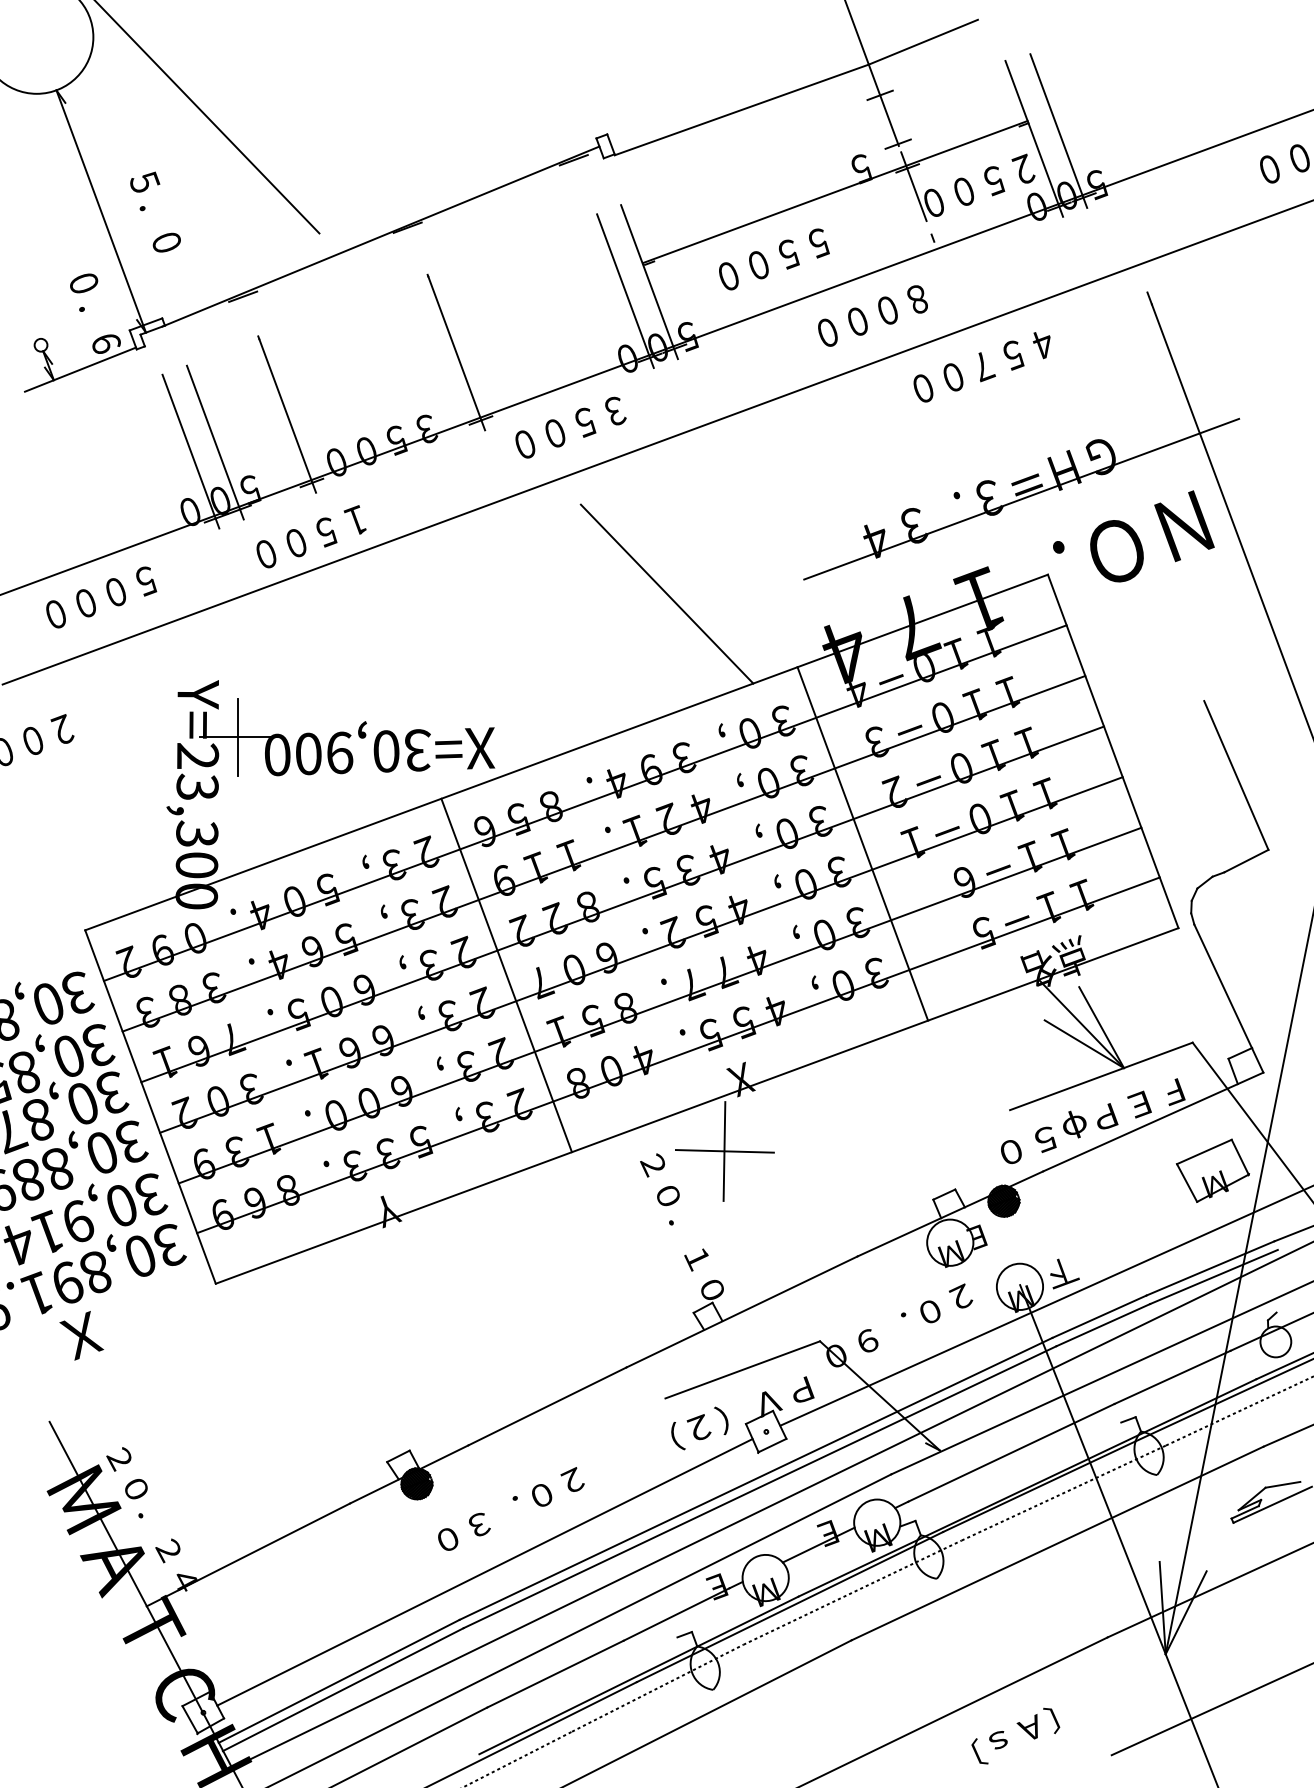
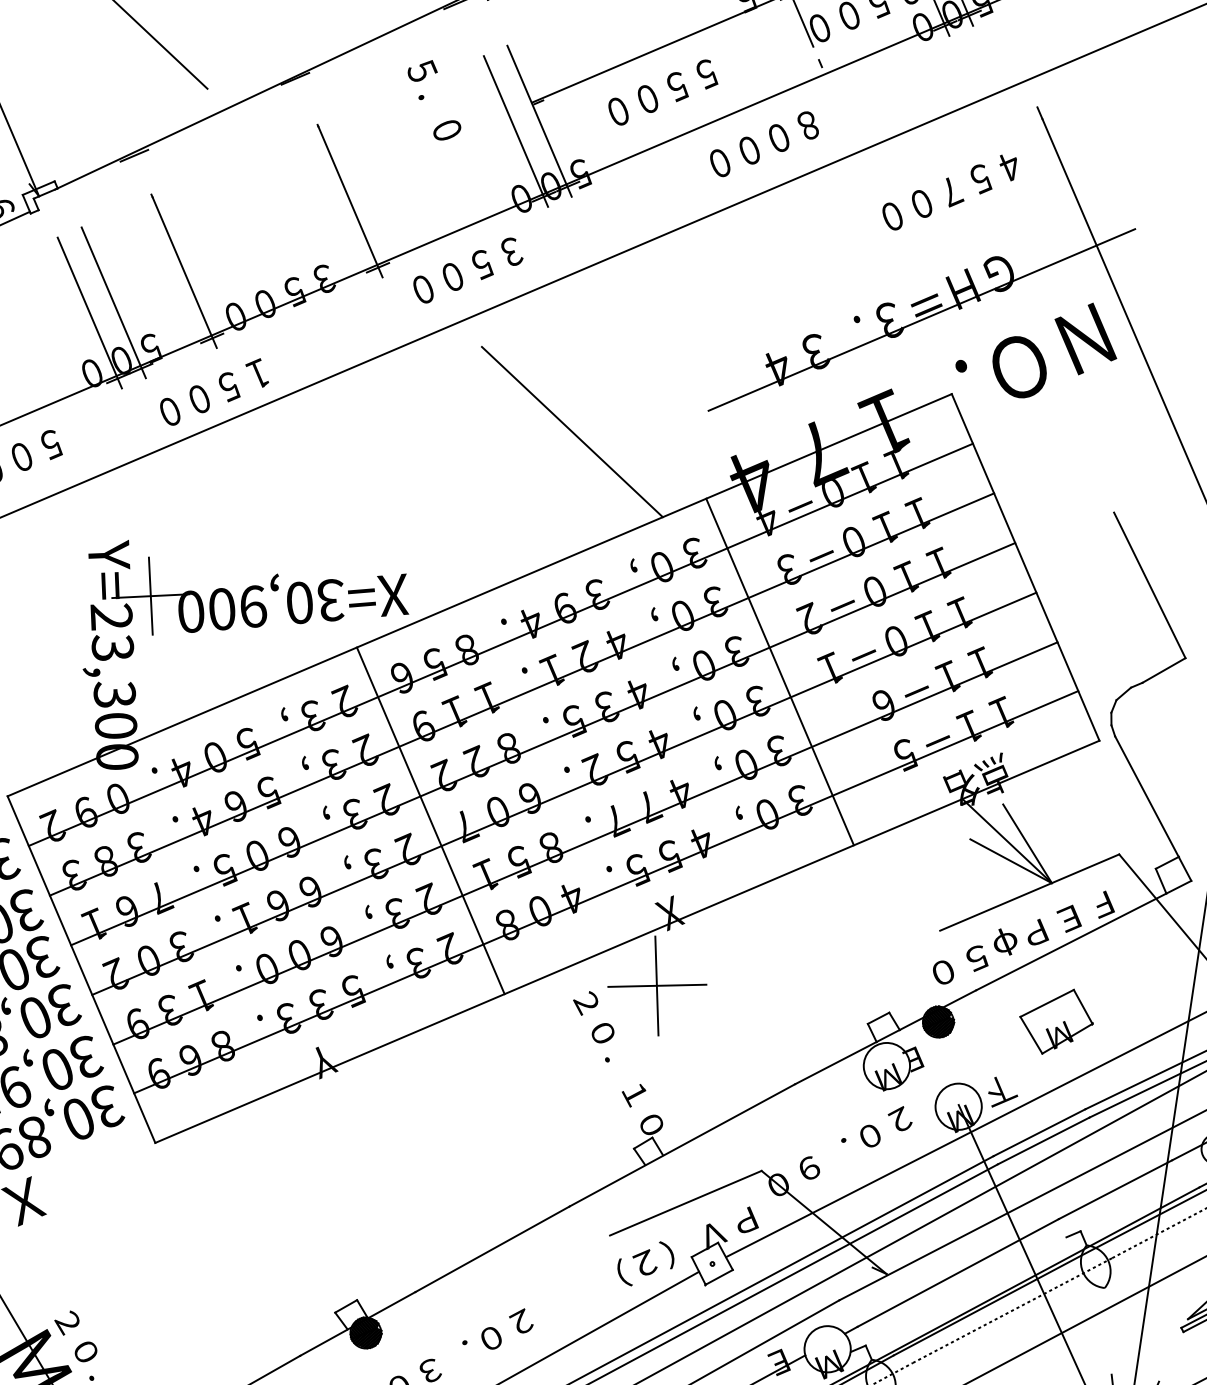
text: (155, 211) -> (434, 99), moved
text: (981, 367) -> (949, 192), moved
part: (1212, 1170) -> (1056, 1021), moved

